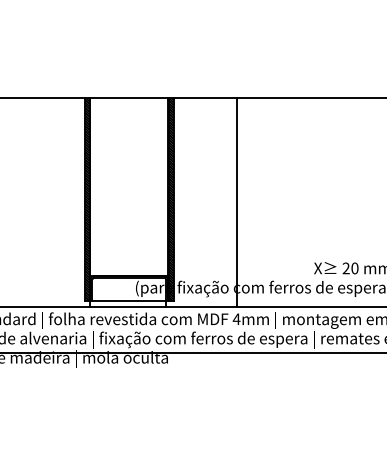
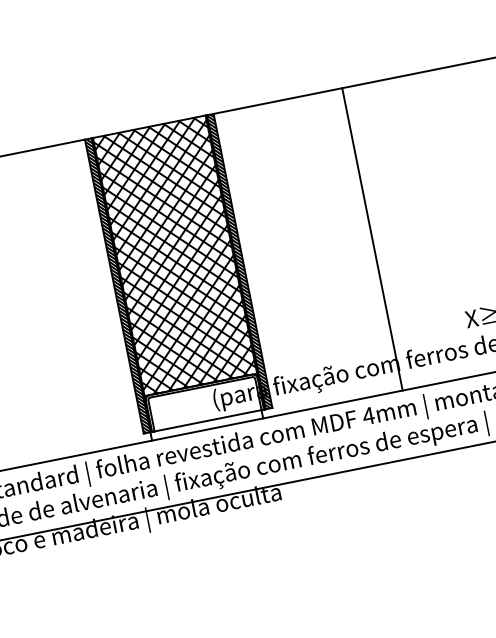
hatch: (129, 187) -> (175, 256), added
line: (236, 202) -> (372, 239), moved

